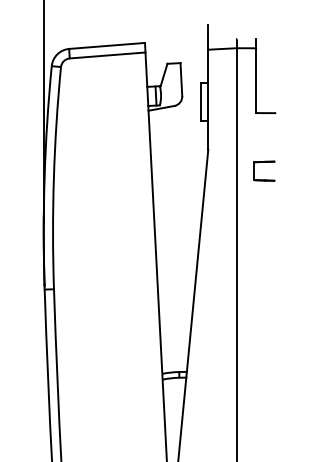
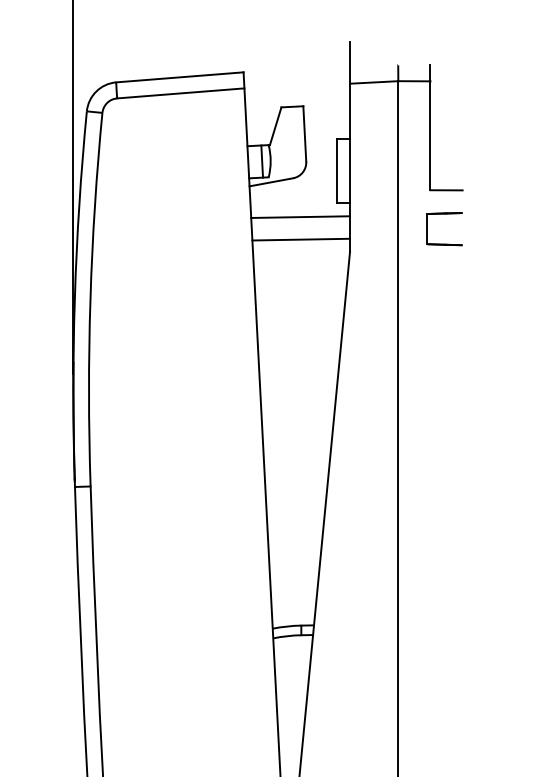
line: (178, 128) -> (299, 216), added
line: (179, 141) -> (301, 238), added
part: (264, 162) -> (444, 214), moved

